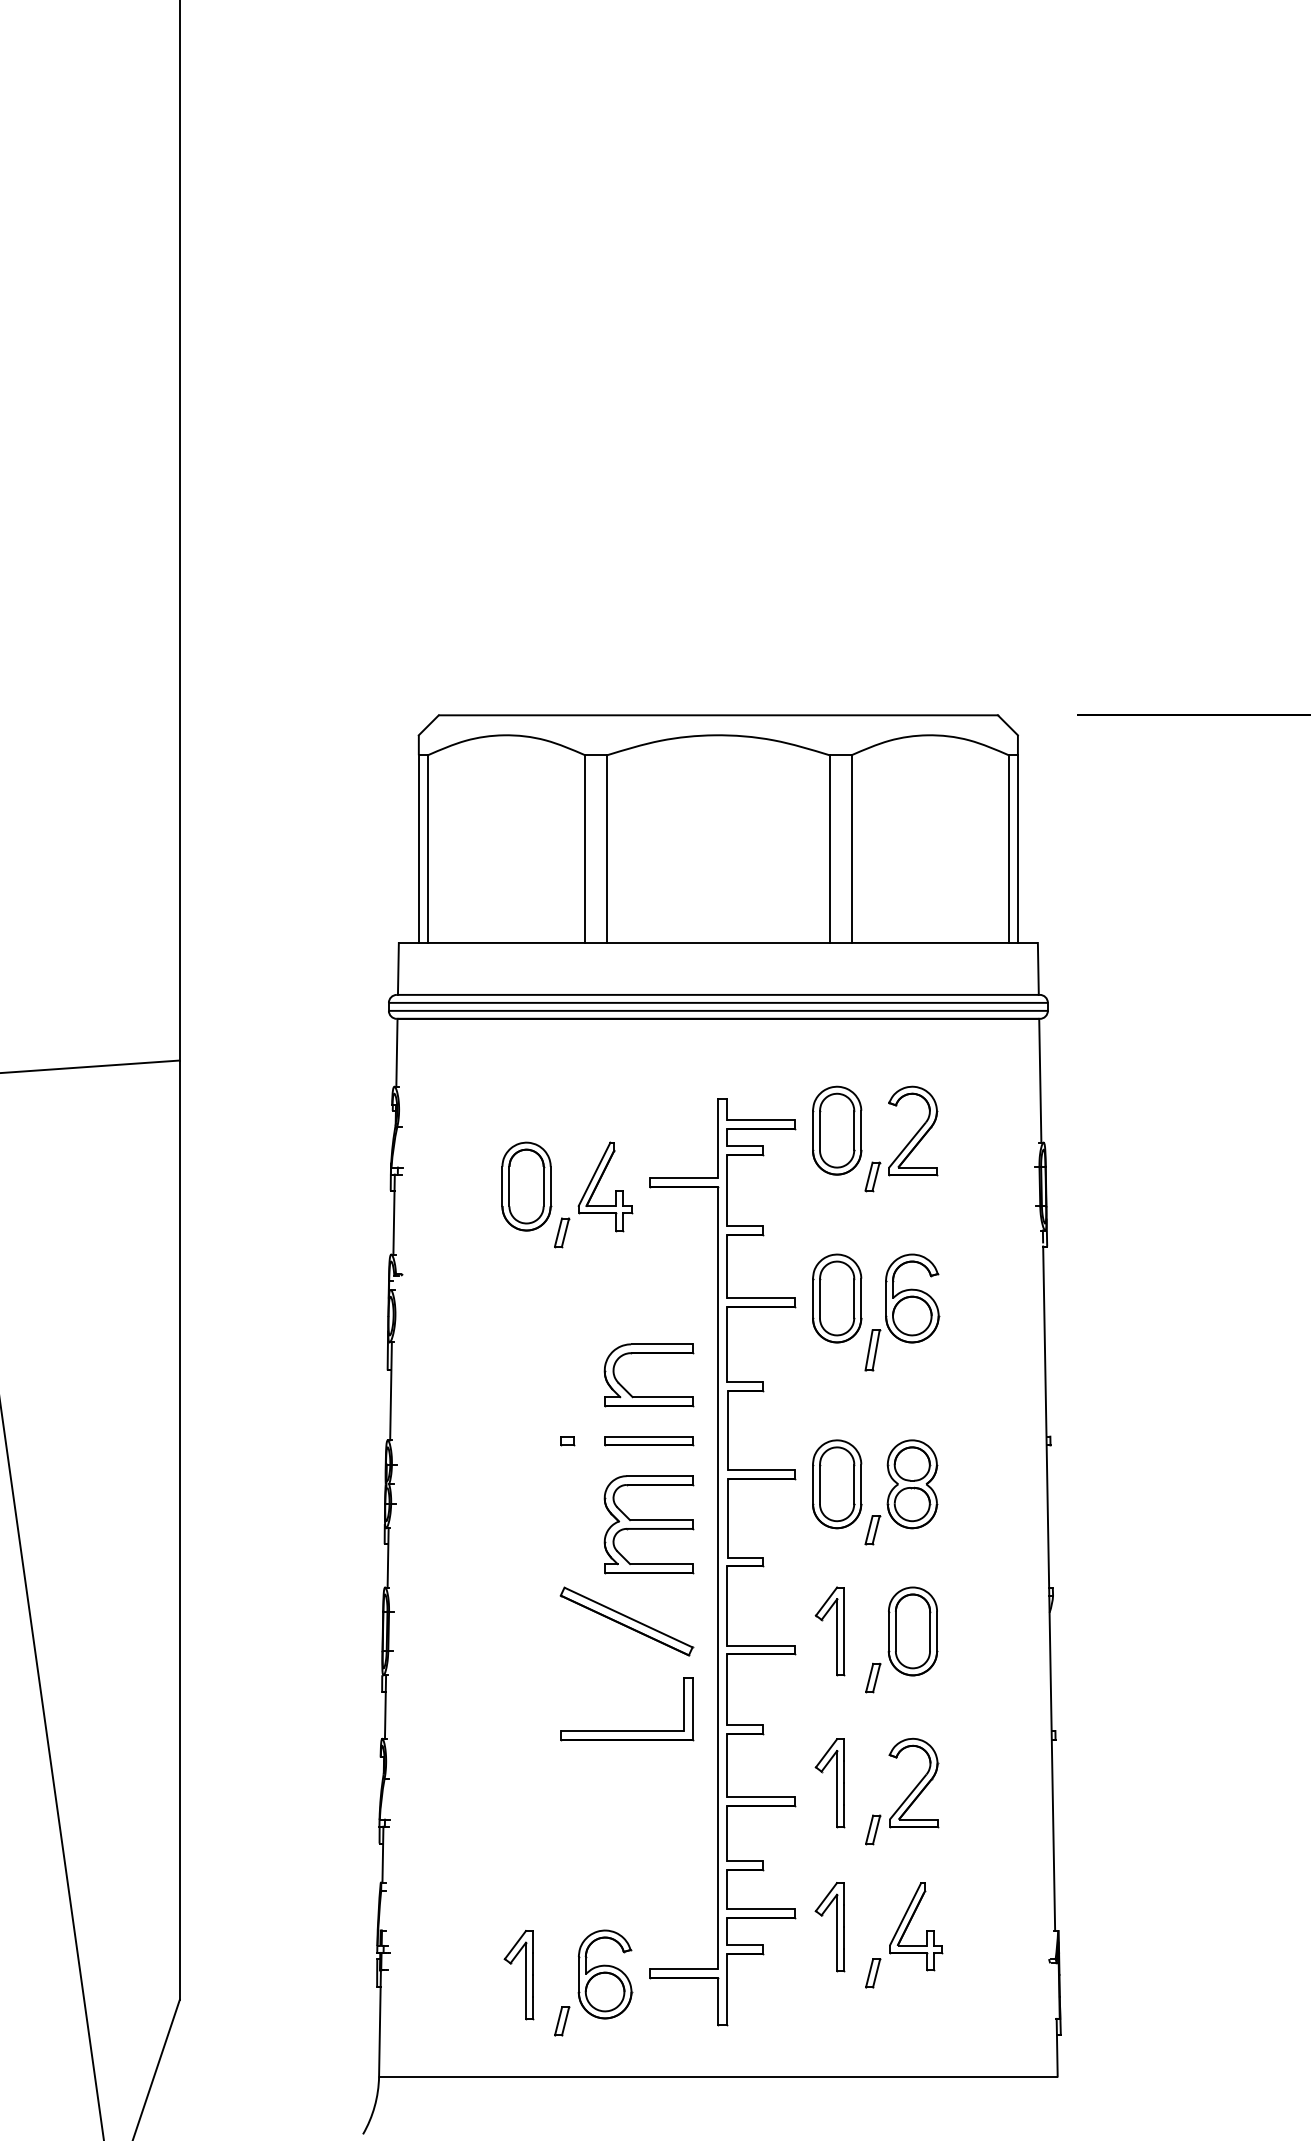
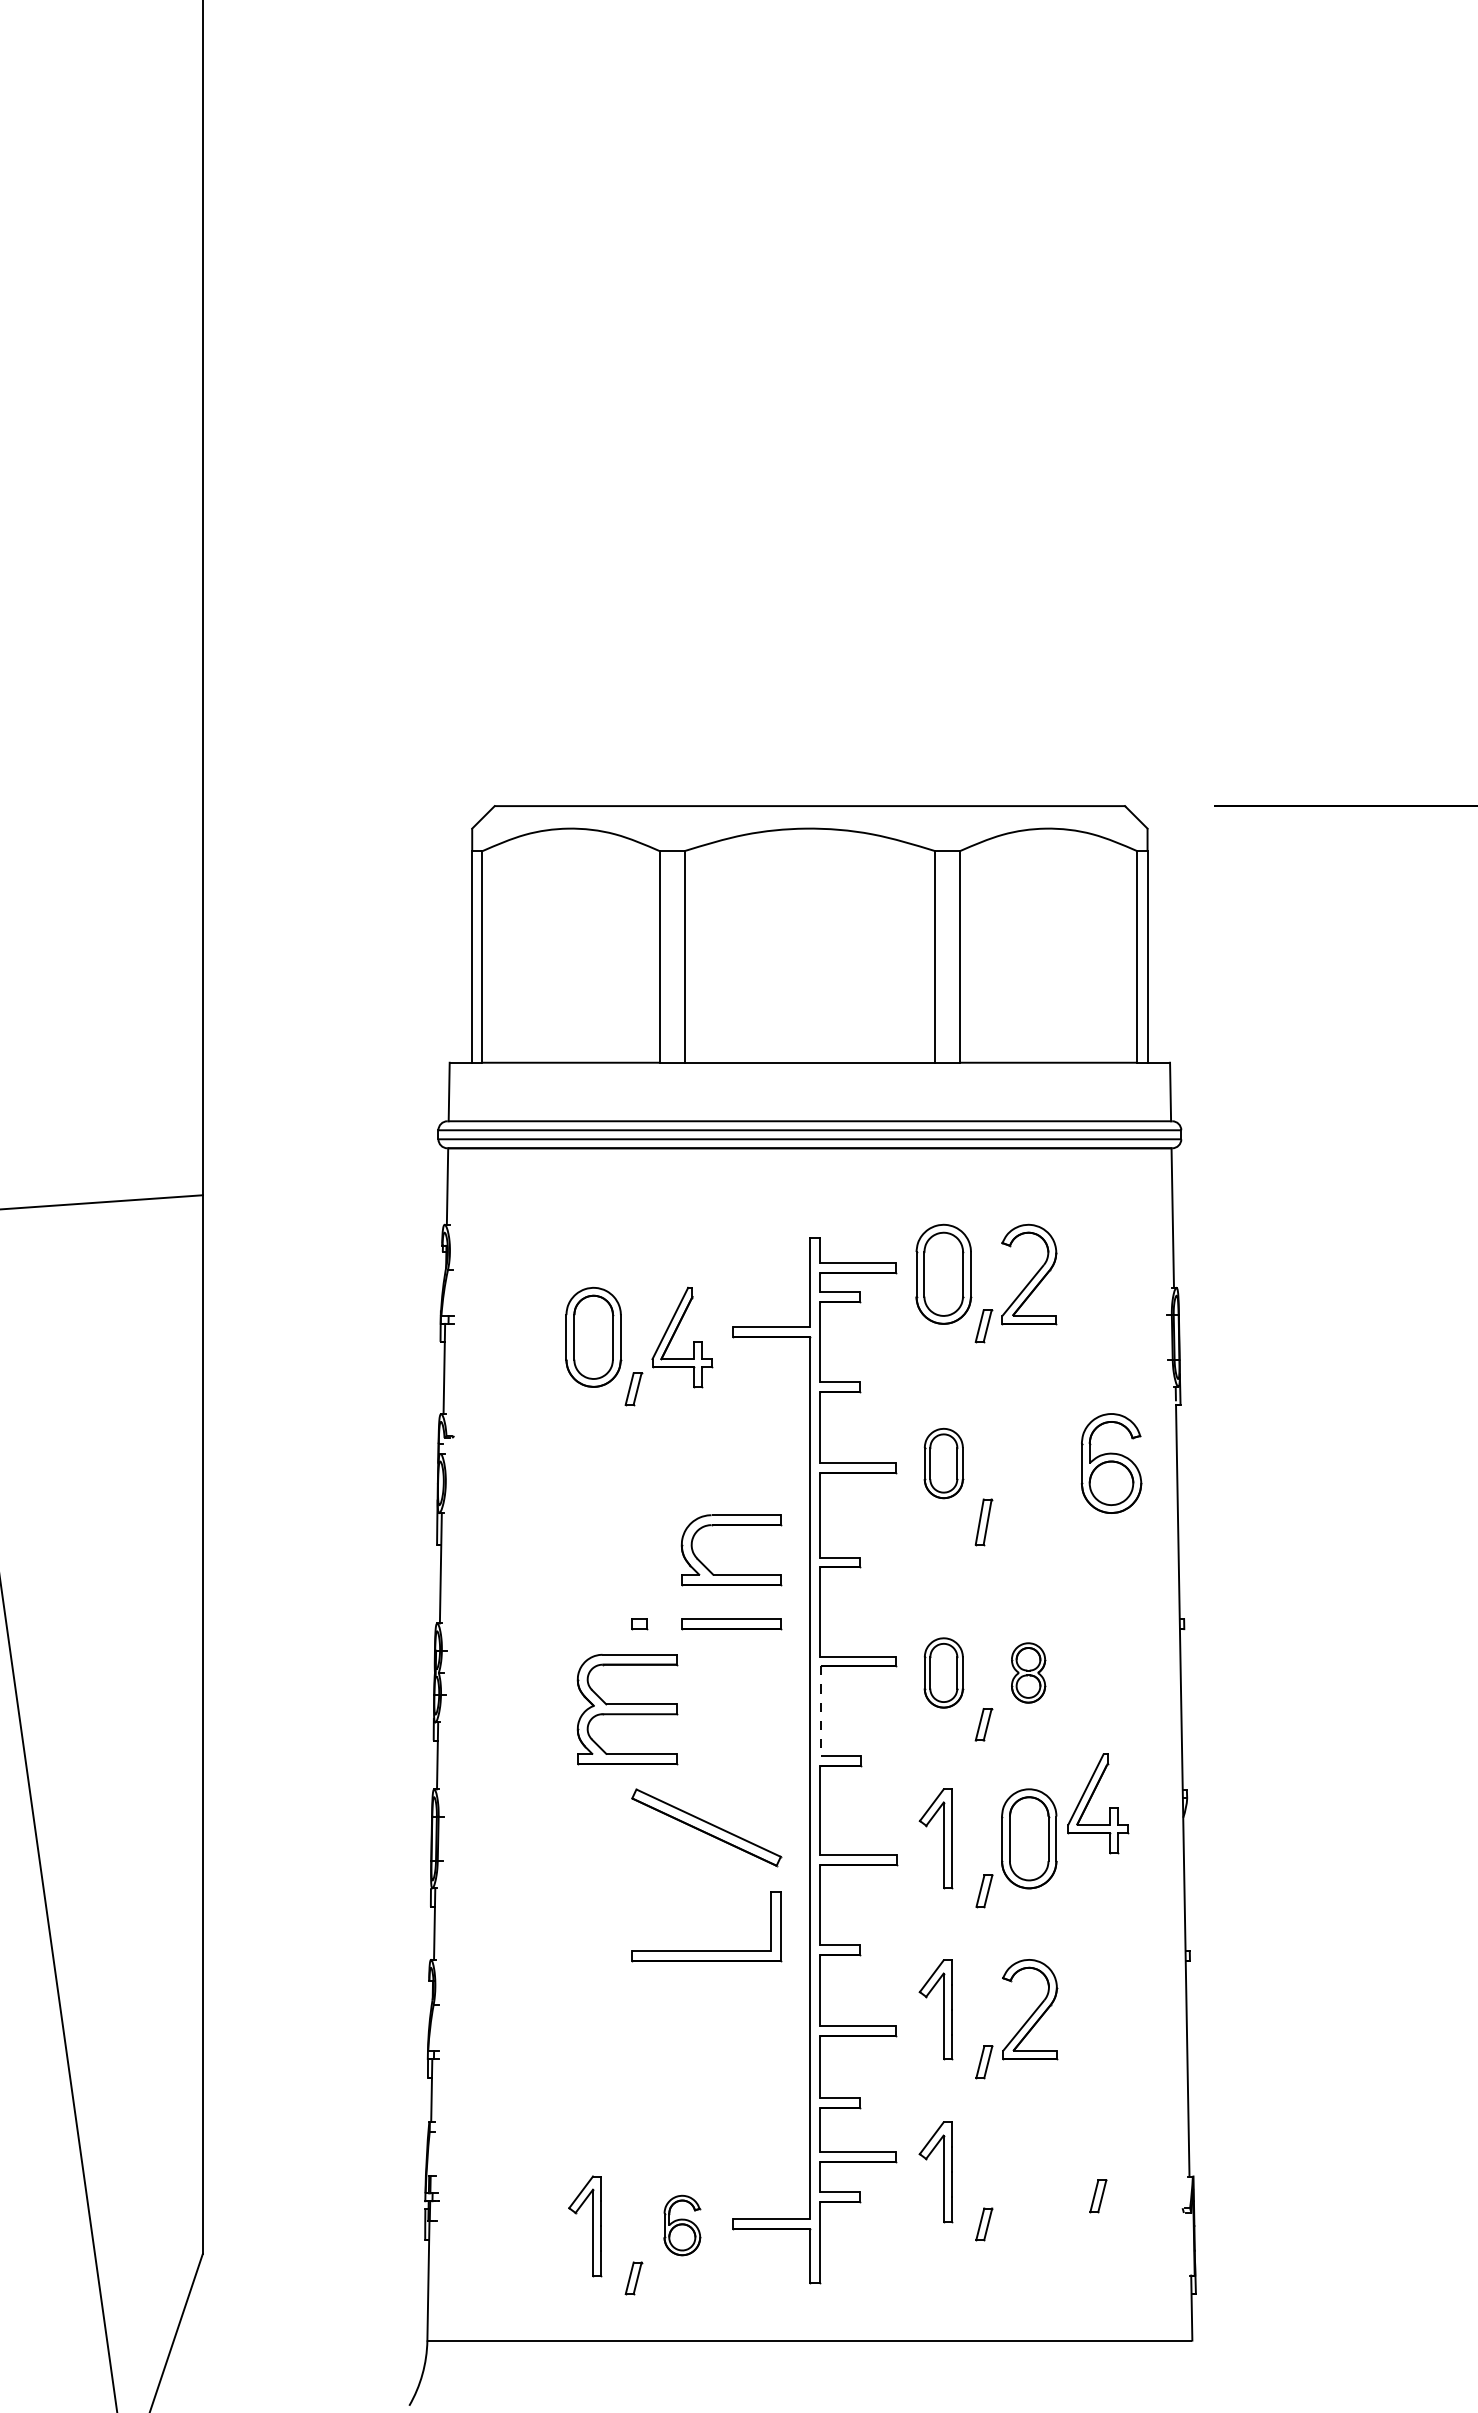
part: (836, 1298) -> (943, 1463), size x0.7
part: (912, 1298) -> (1111, 1463), moved
part: (836, 1483) -> (943, 1672), size x0.7
part: (912, 1483) -> (1028, 1672), size x0.6
line: (727, 1518) -> (820, 1711), solid -> dashed
part: (648, 1524) -> (627, 1709), moved
part: (909, 1923) -> (1090, 1800), moved
part: (974, 1948) -> (1098, 2196), added
part: (605, 1974) -> (682, 2225), size x0.6

